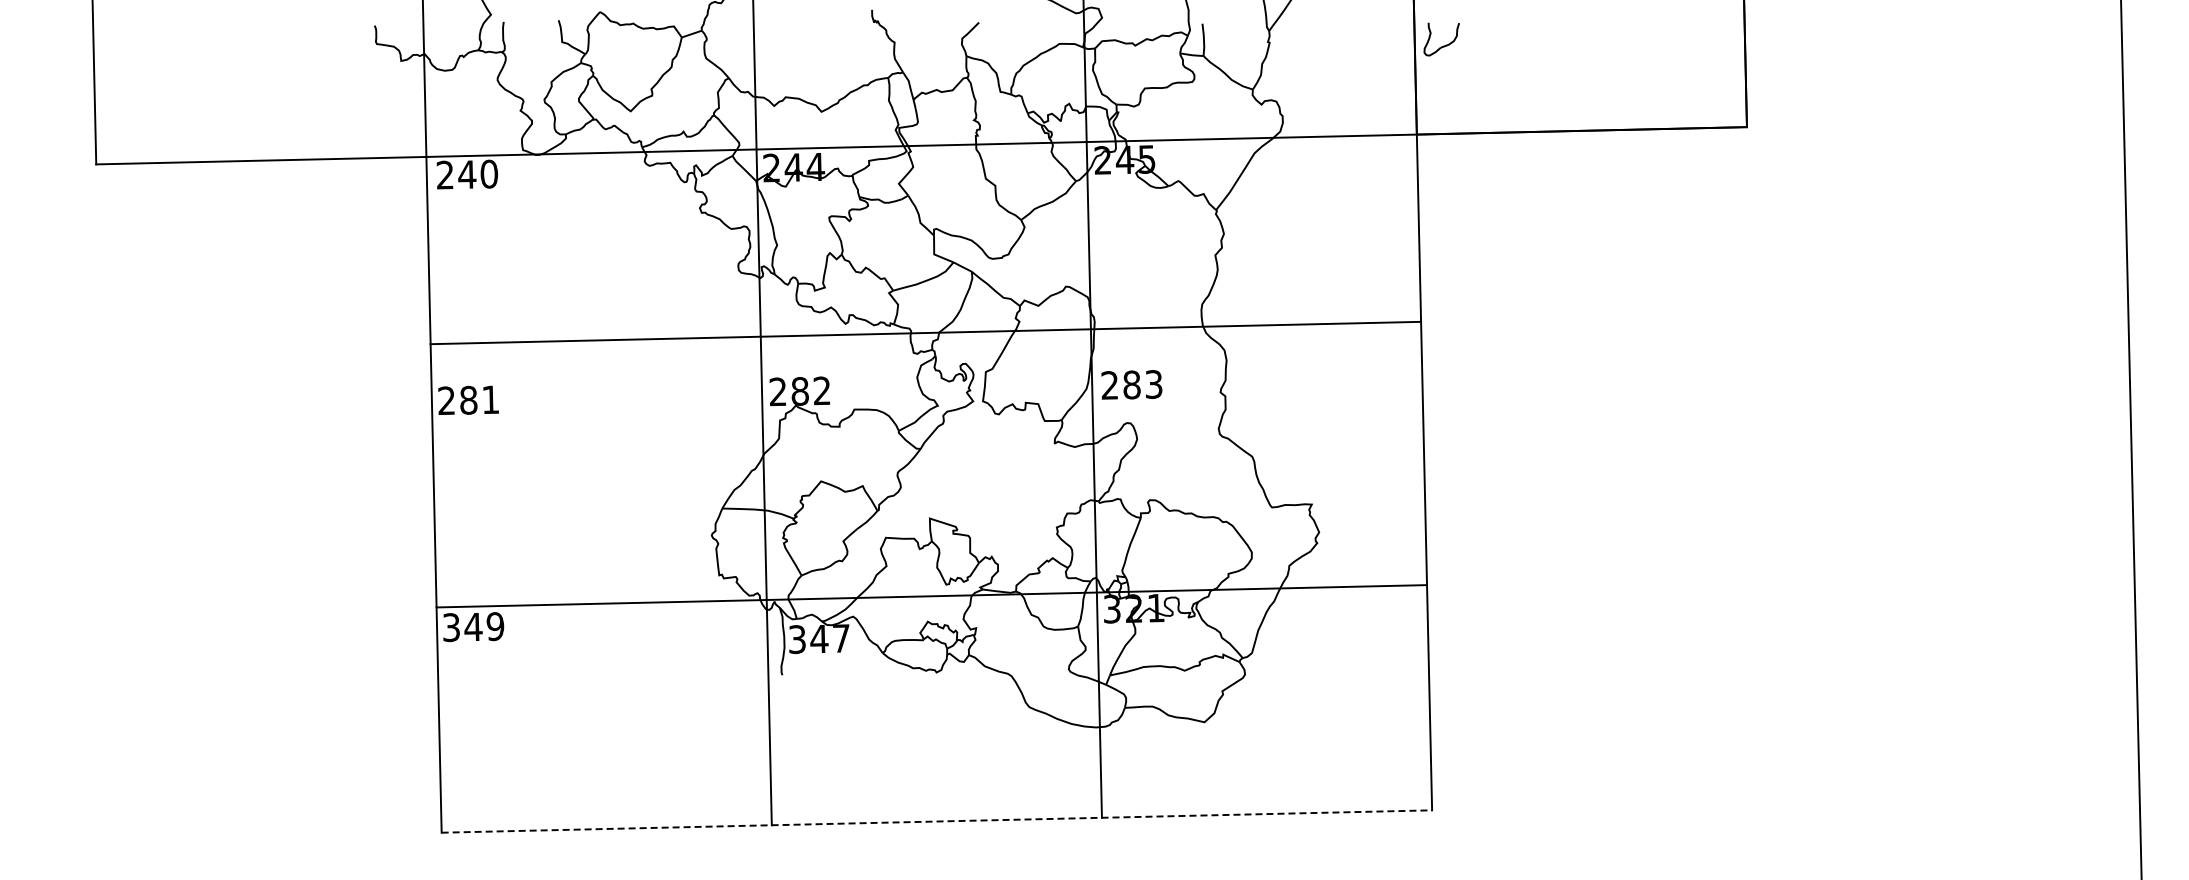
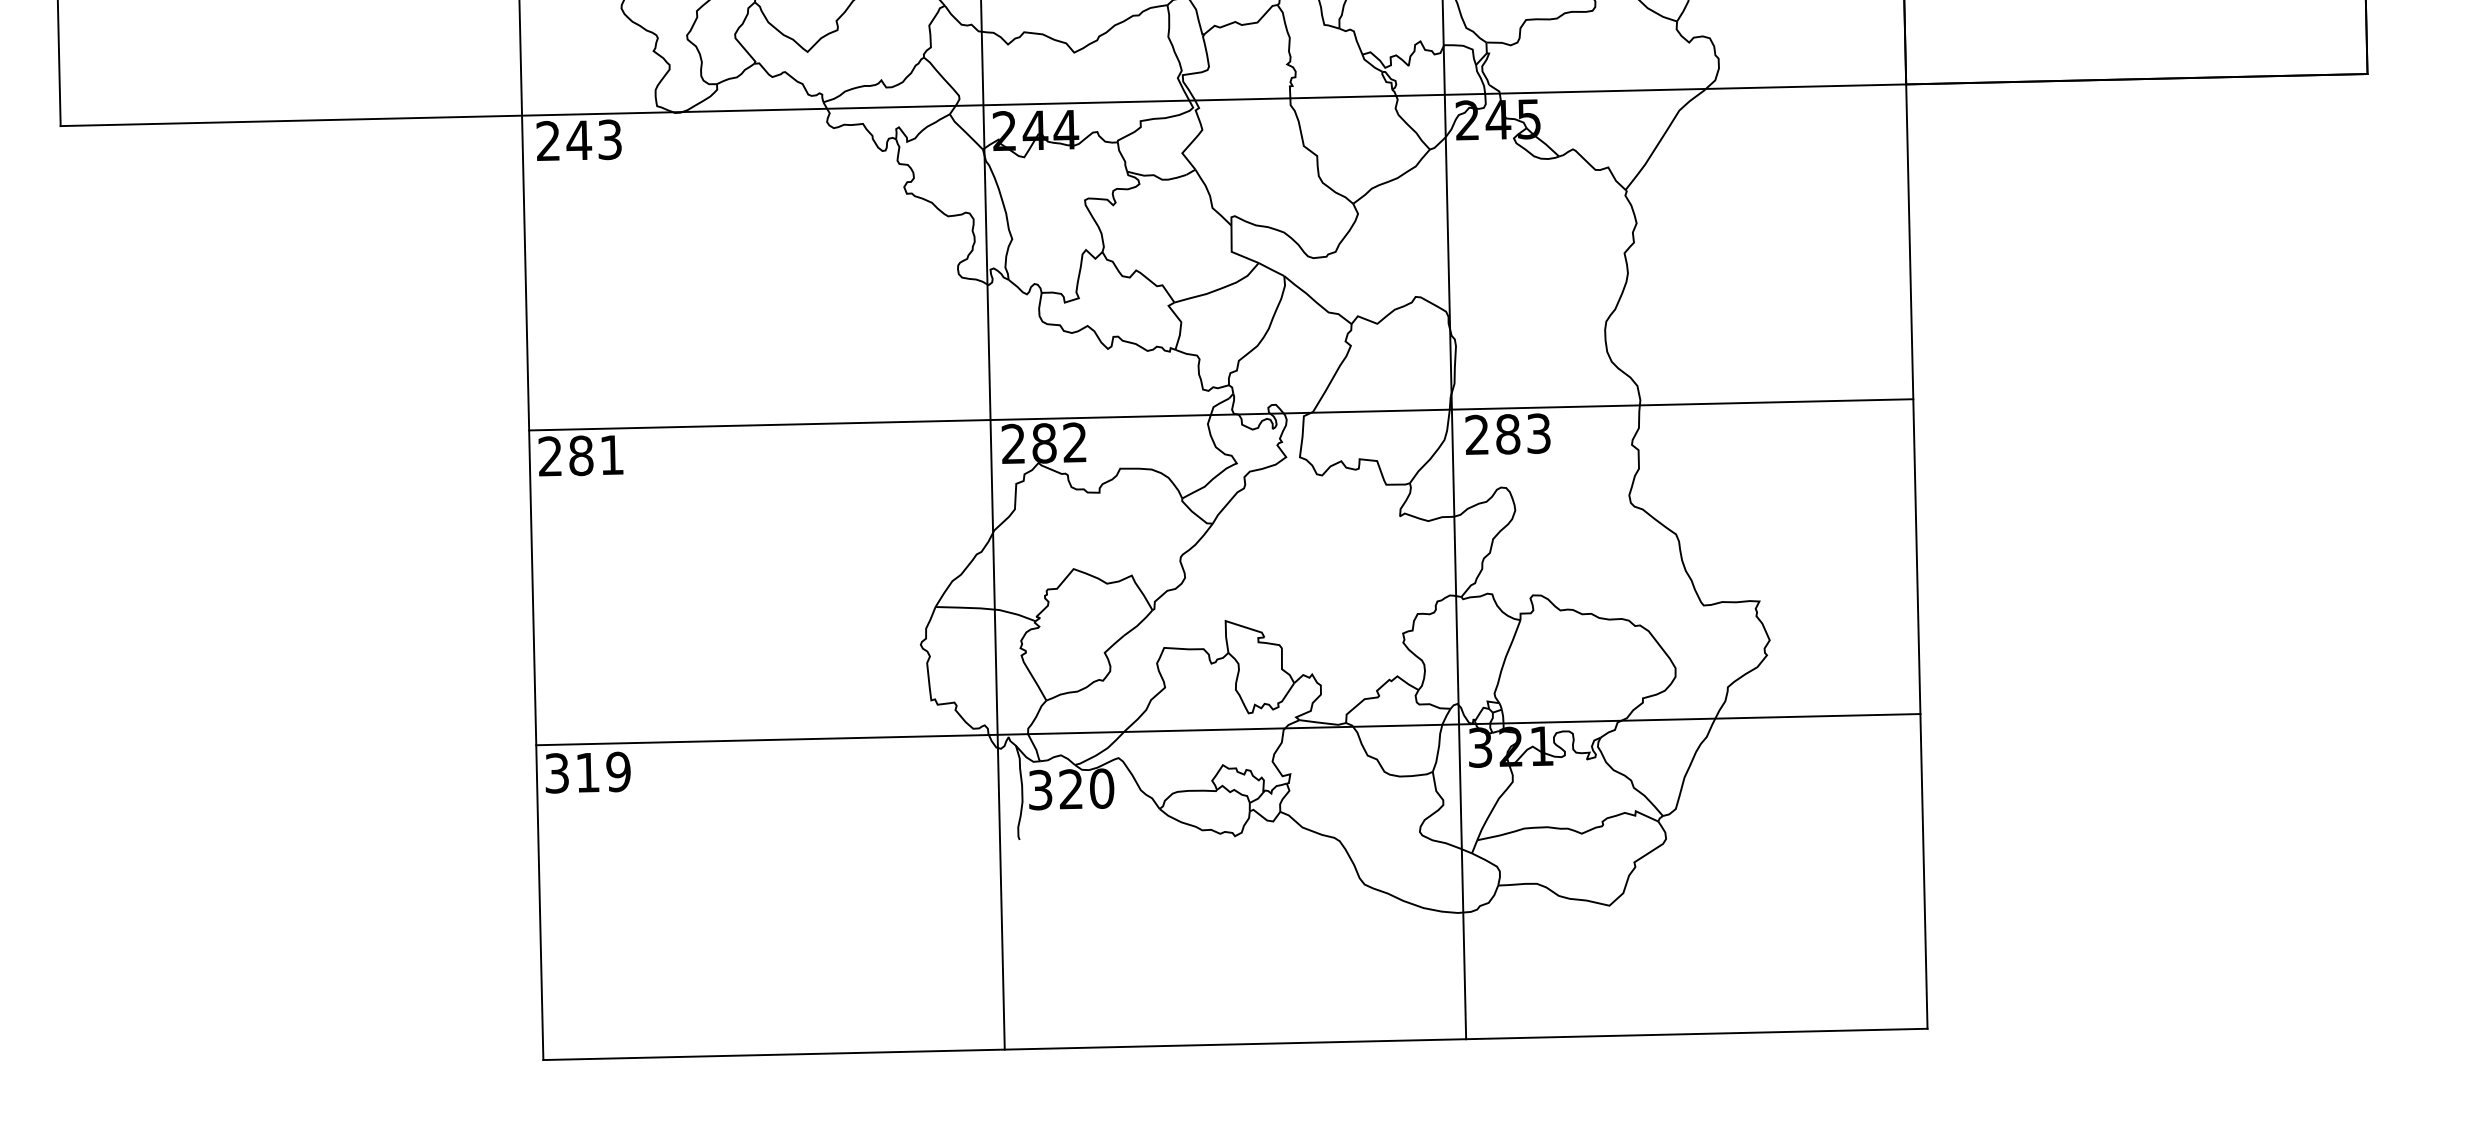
text: (489, 173) -> (610, 138), 240 -> 243
line: (925, 332) -> (1220, 414), moved
text: (473, 627) -> (587, 773), 349 -> 319
text: (830, 638) -> (1086, 788), 347 -> 320
line: (937, 821) -> (1236, 1044), dashed -> solid

